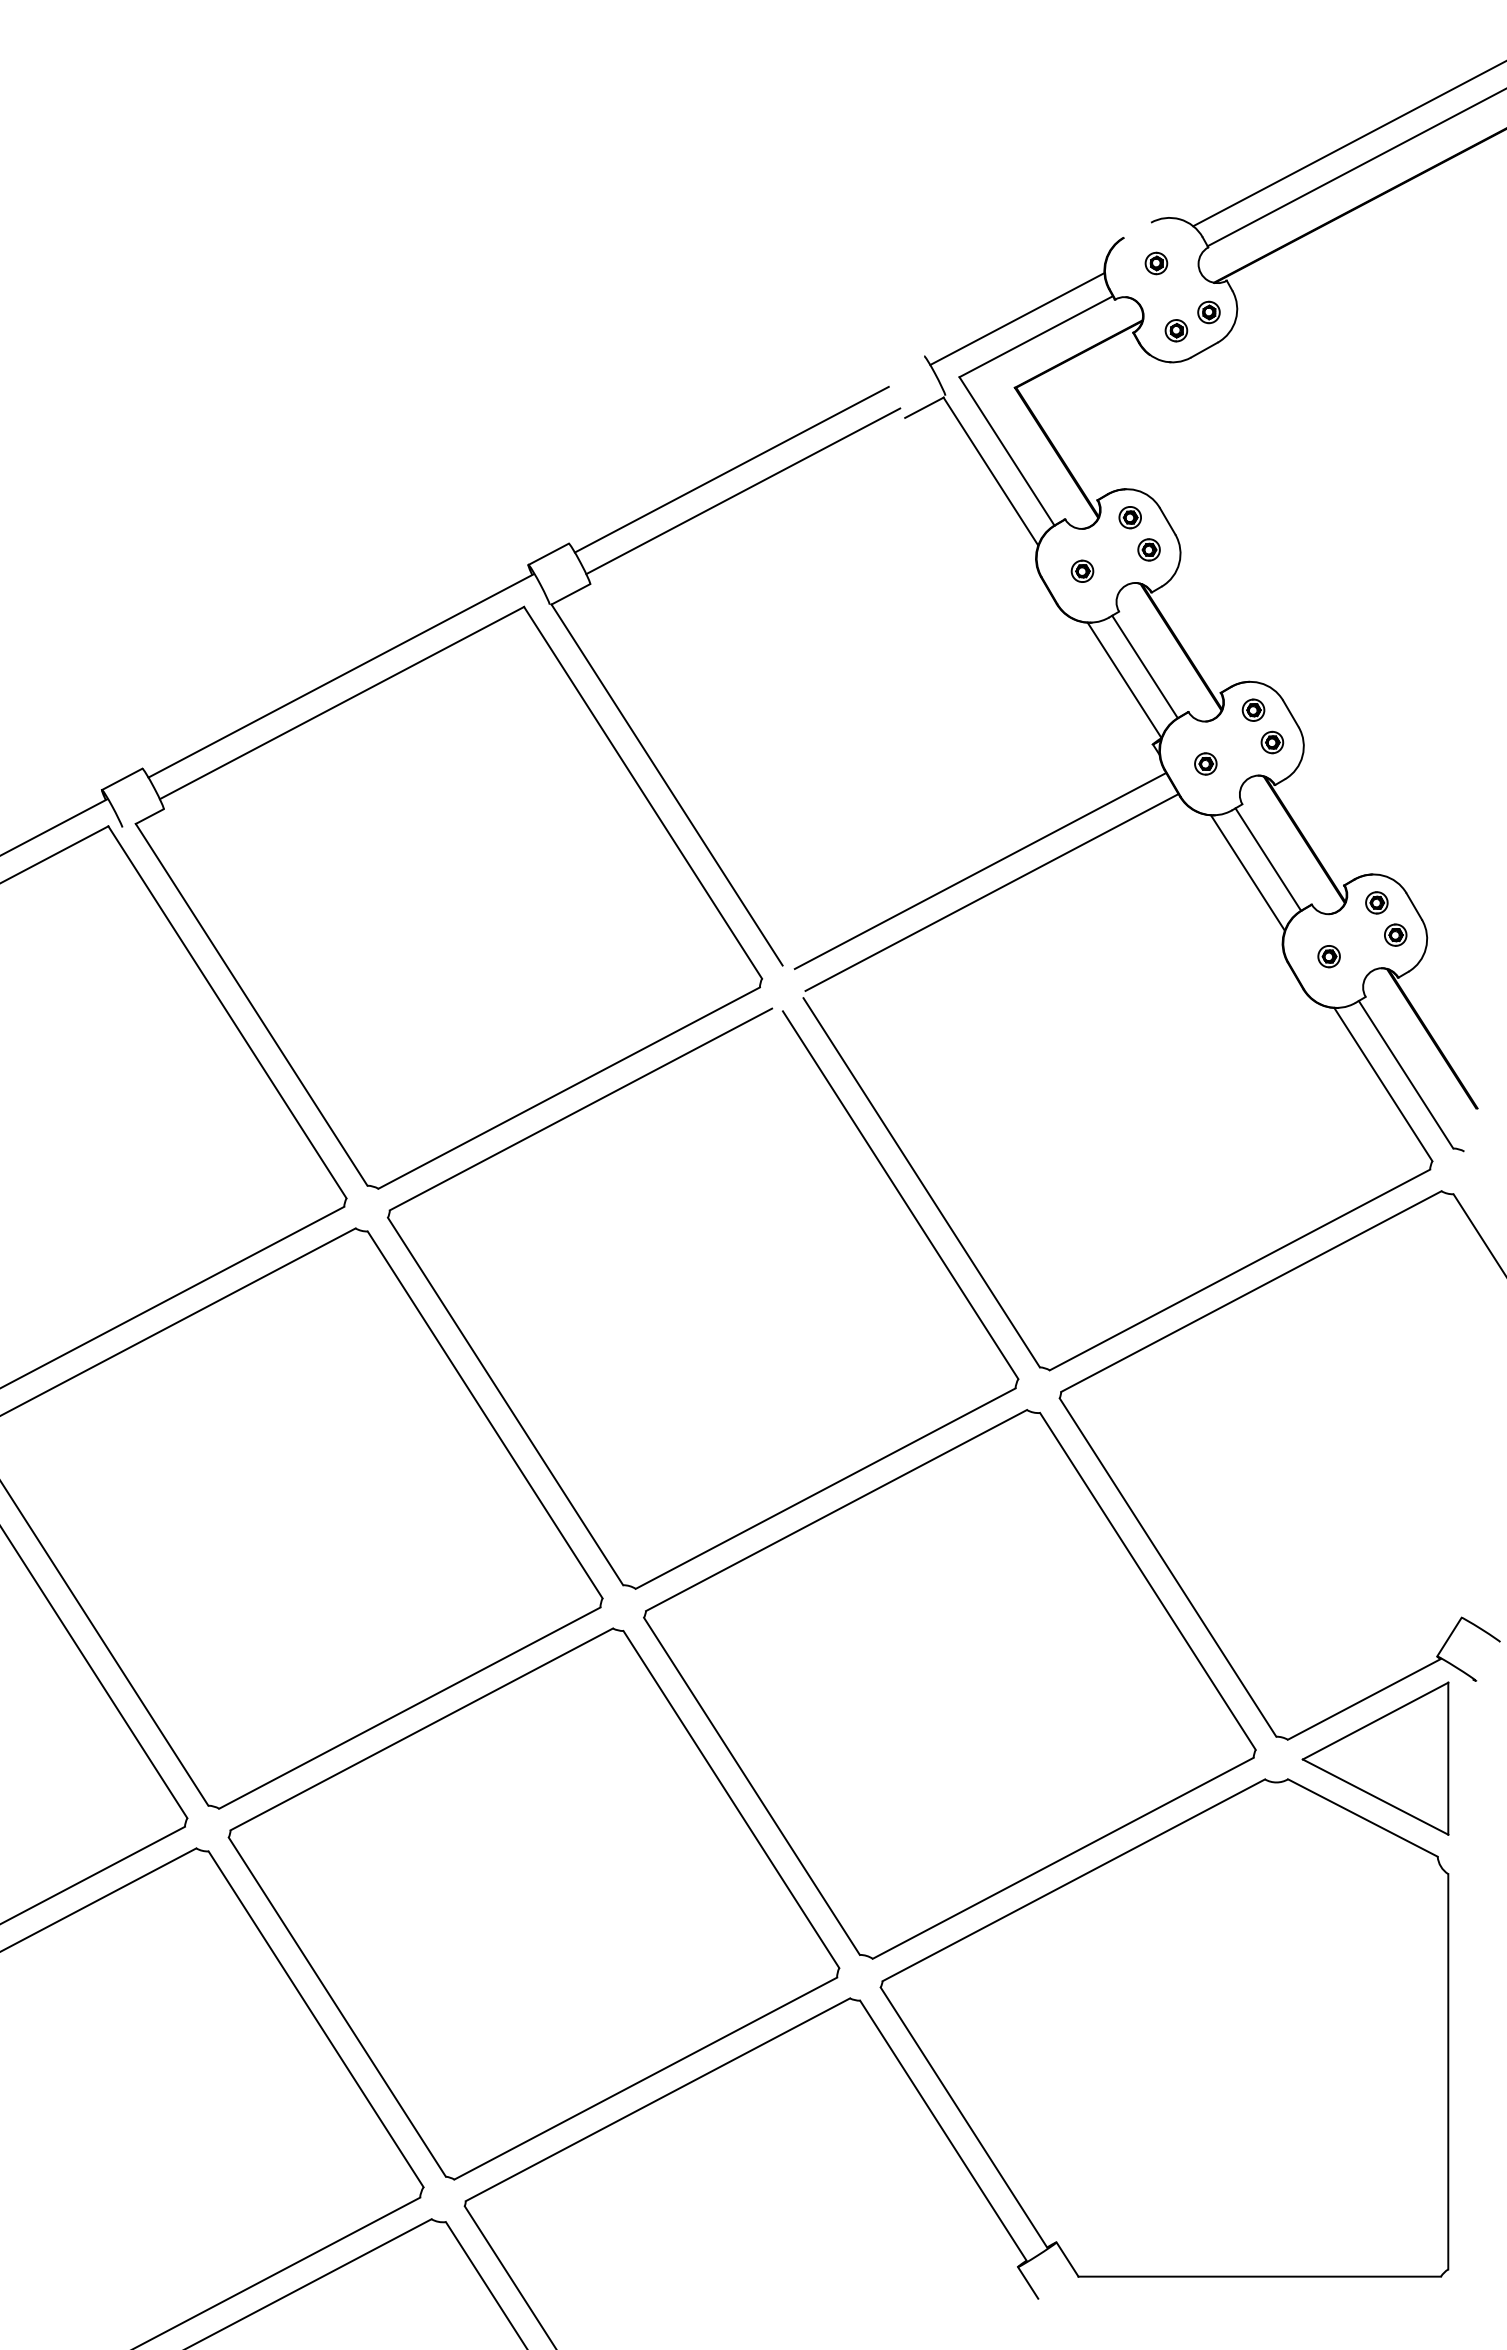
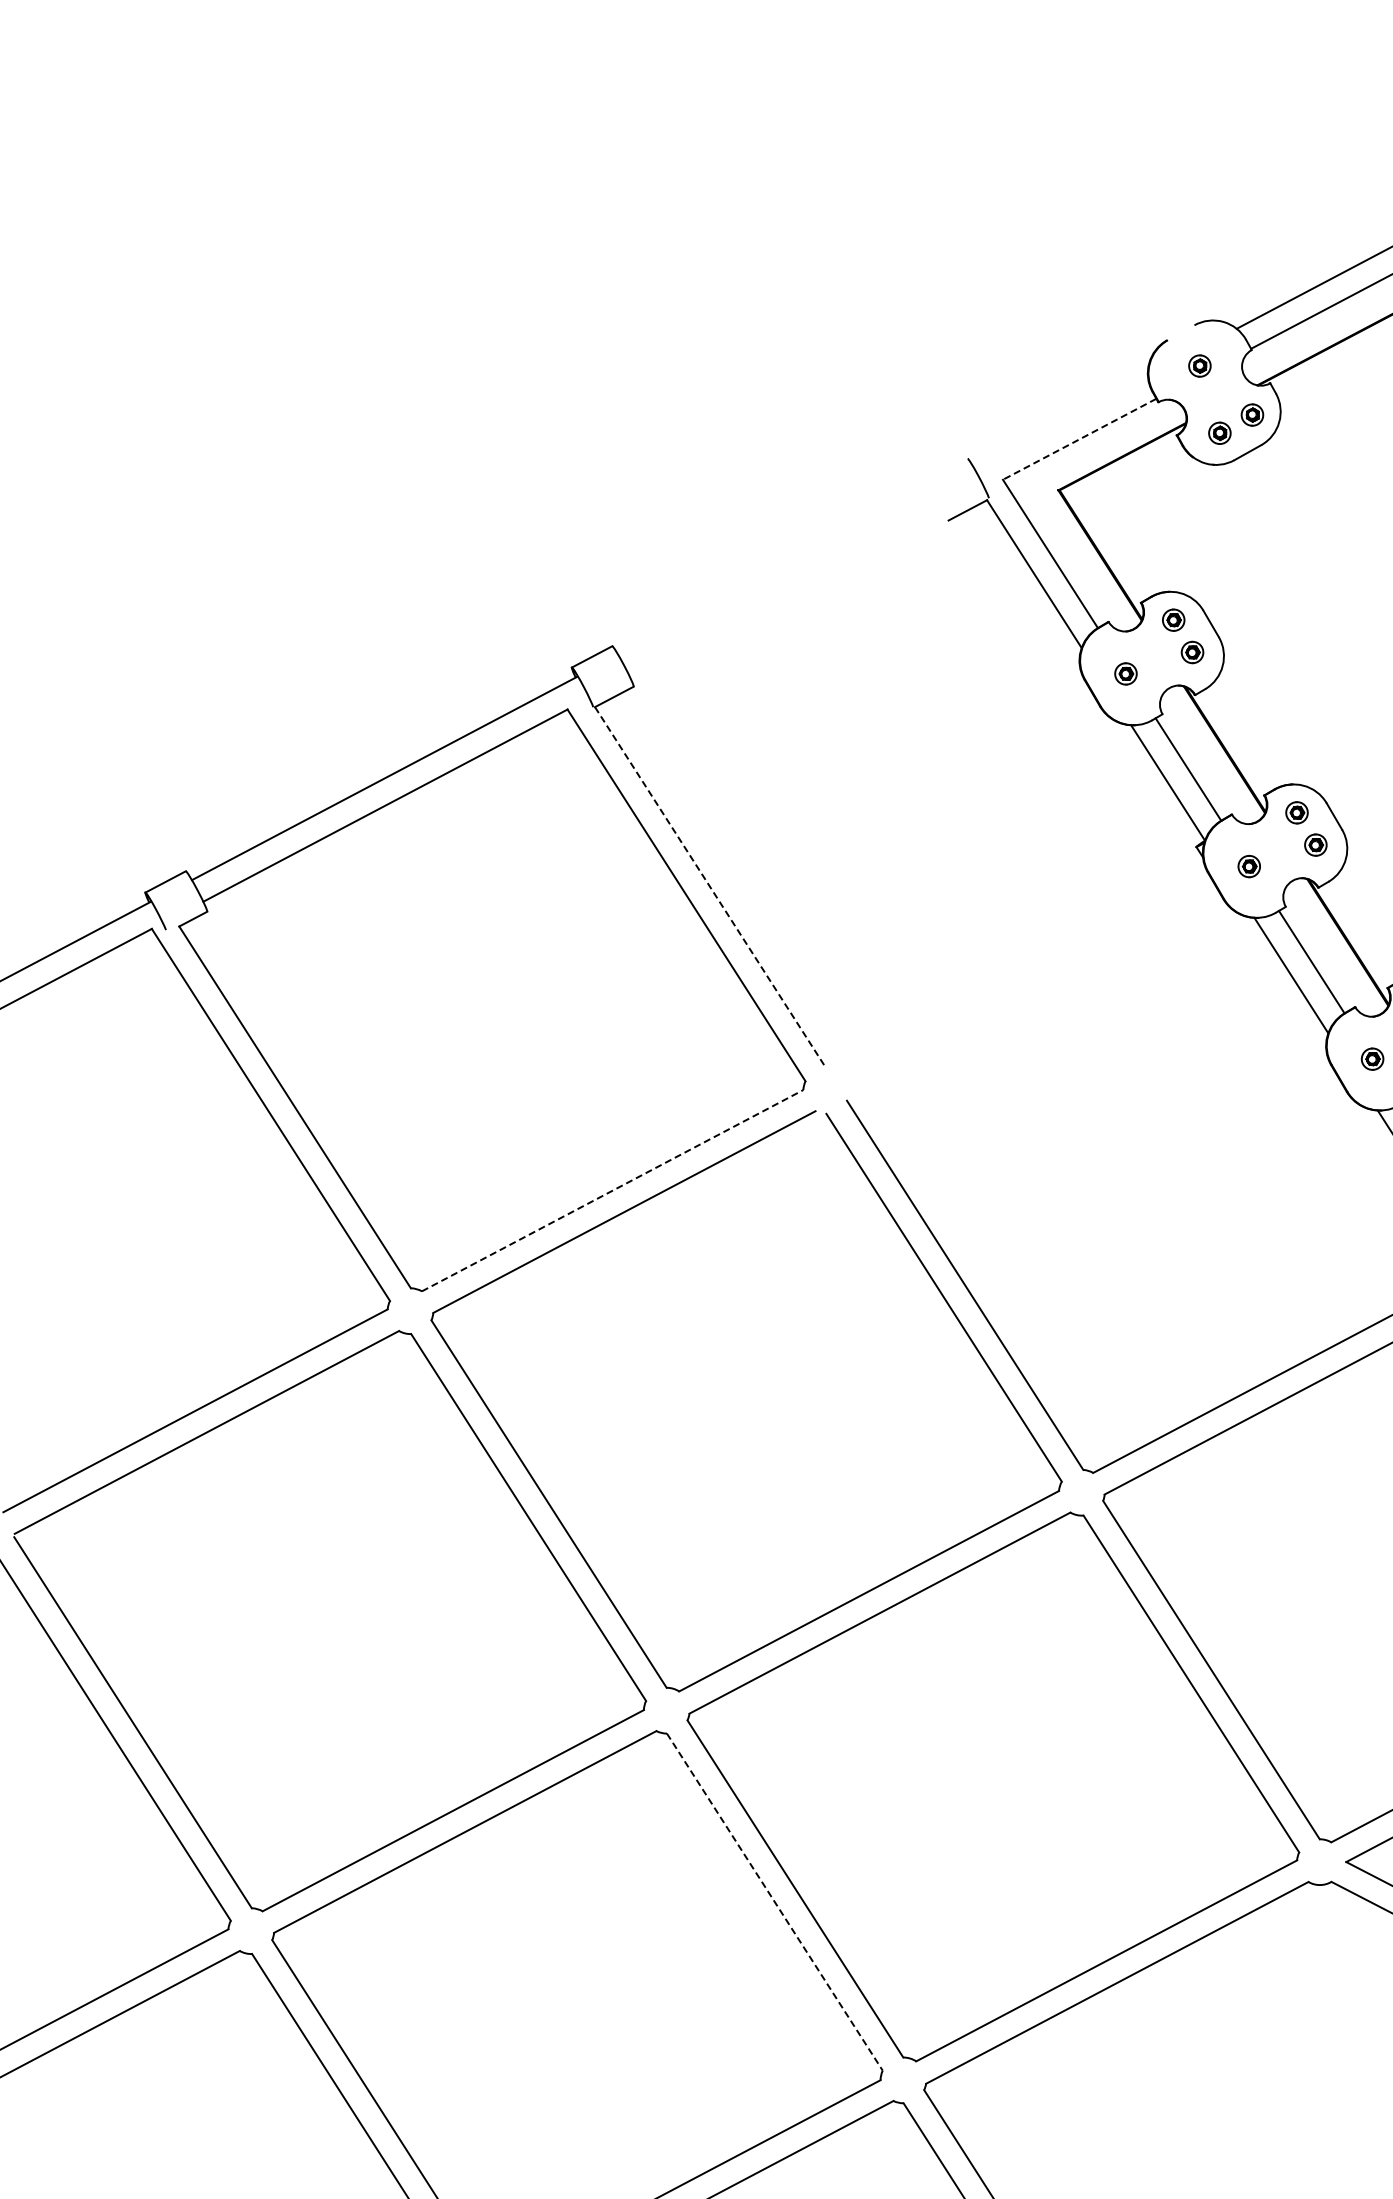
line: (1017, 319) -> (1060, 422), removed
line: (1036, 336) -> (1079, 439), solid -> dashed
line: (731, 469) -> (774, 572), removed
line: (743, 491) -> (786, 594), removed
line: (667, 785) -> (710, 888), solid -> dashed
line: (980, 871) -> (1023, 974), removed
line: (991, 892) -> (1034, 995), removed
line: (569, 1088) -> (612, 1191), solid -> dashed
line: (731, 1799) -> (774, 1902), solid -> dashed

